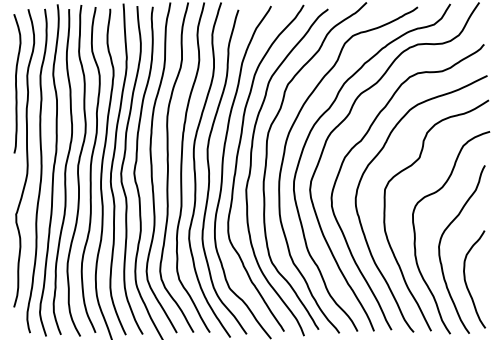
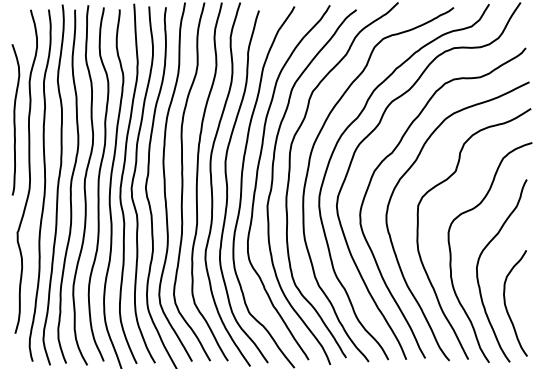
curve: (17, 83) -> (15, 119), moved

